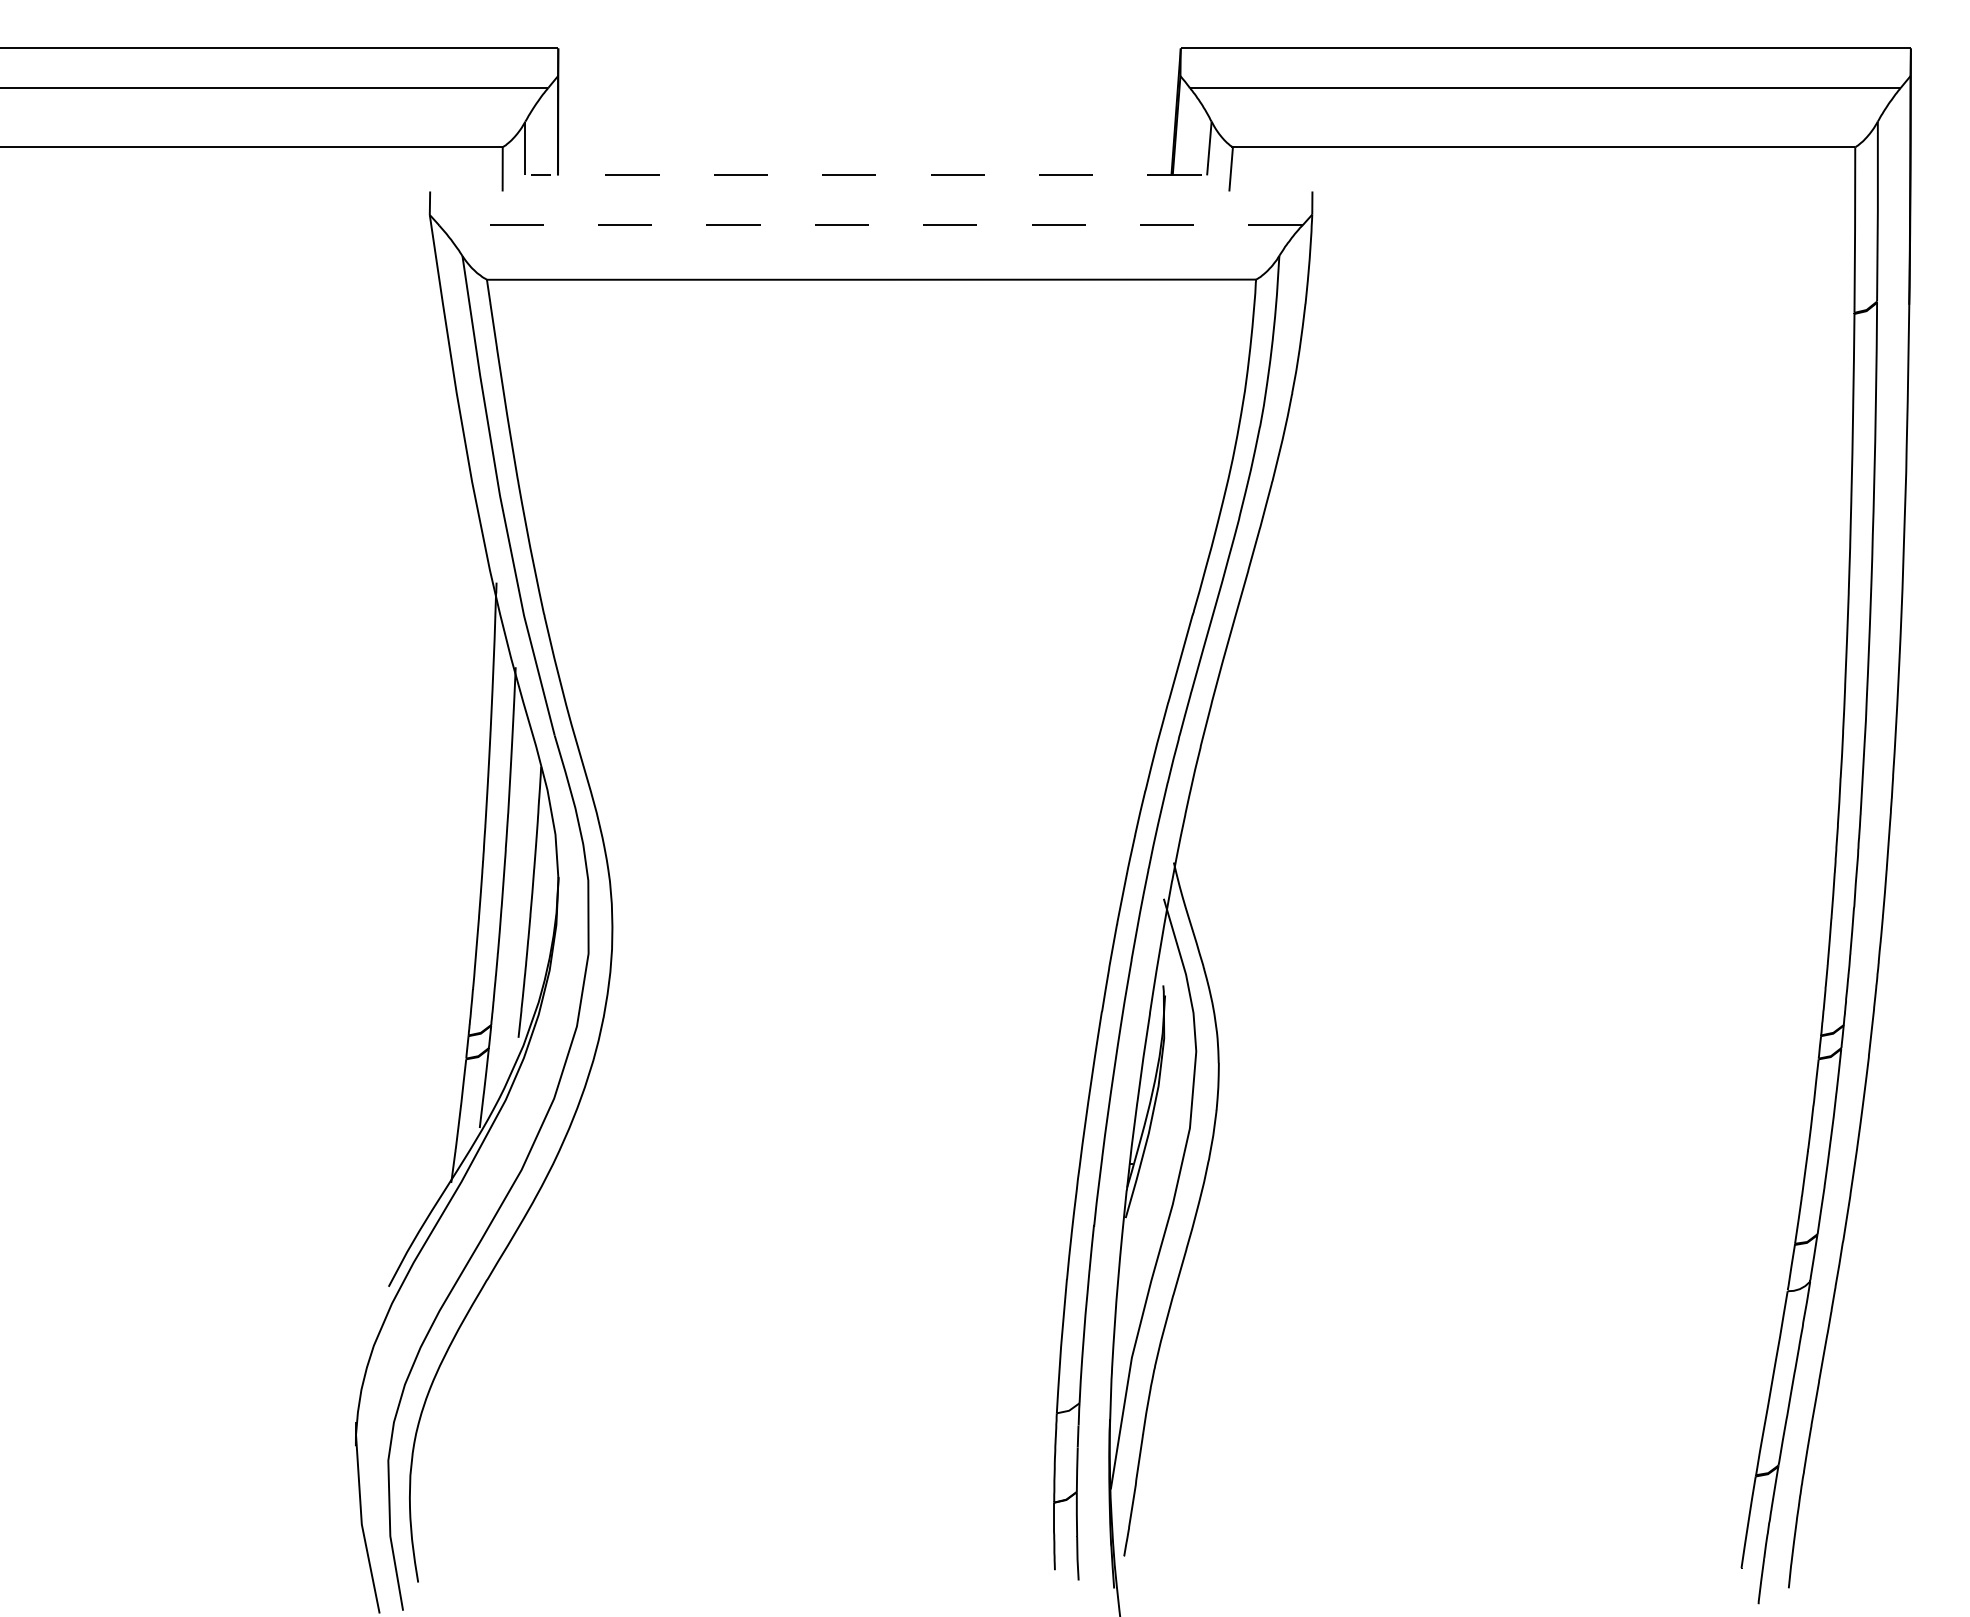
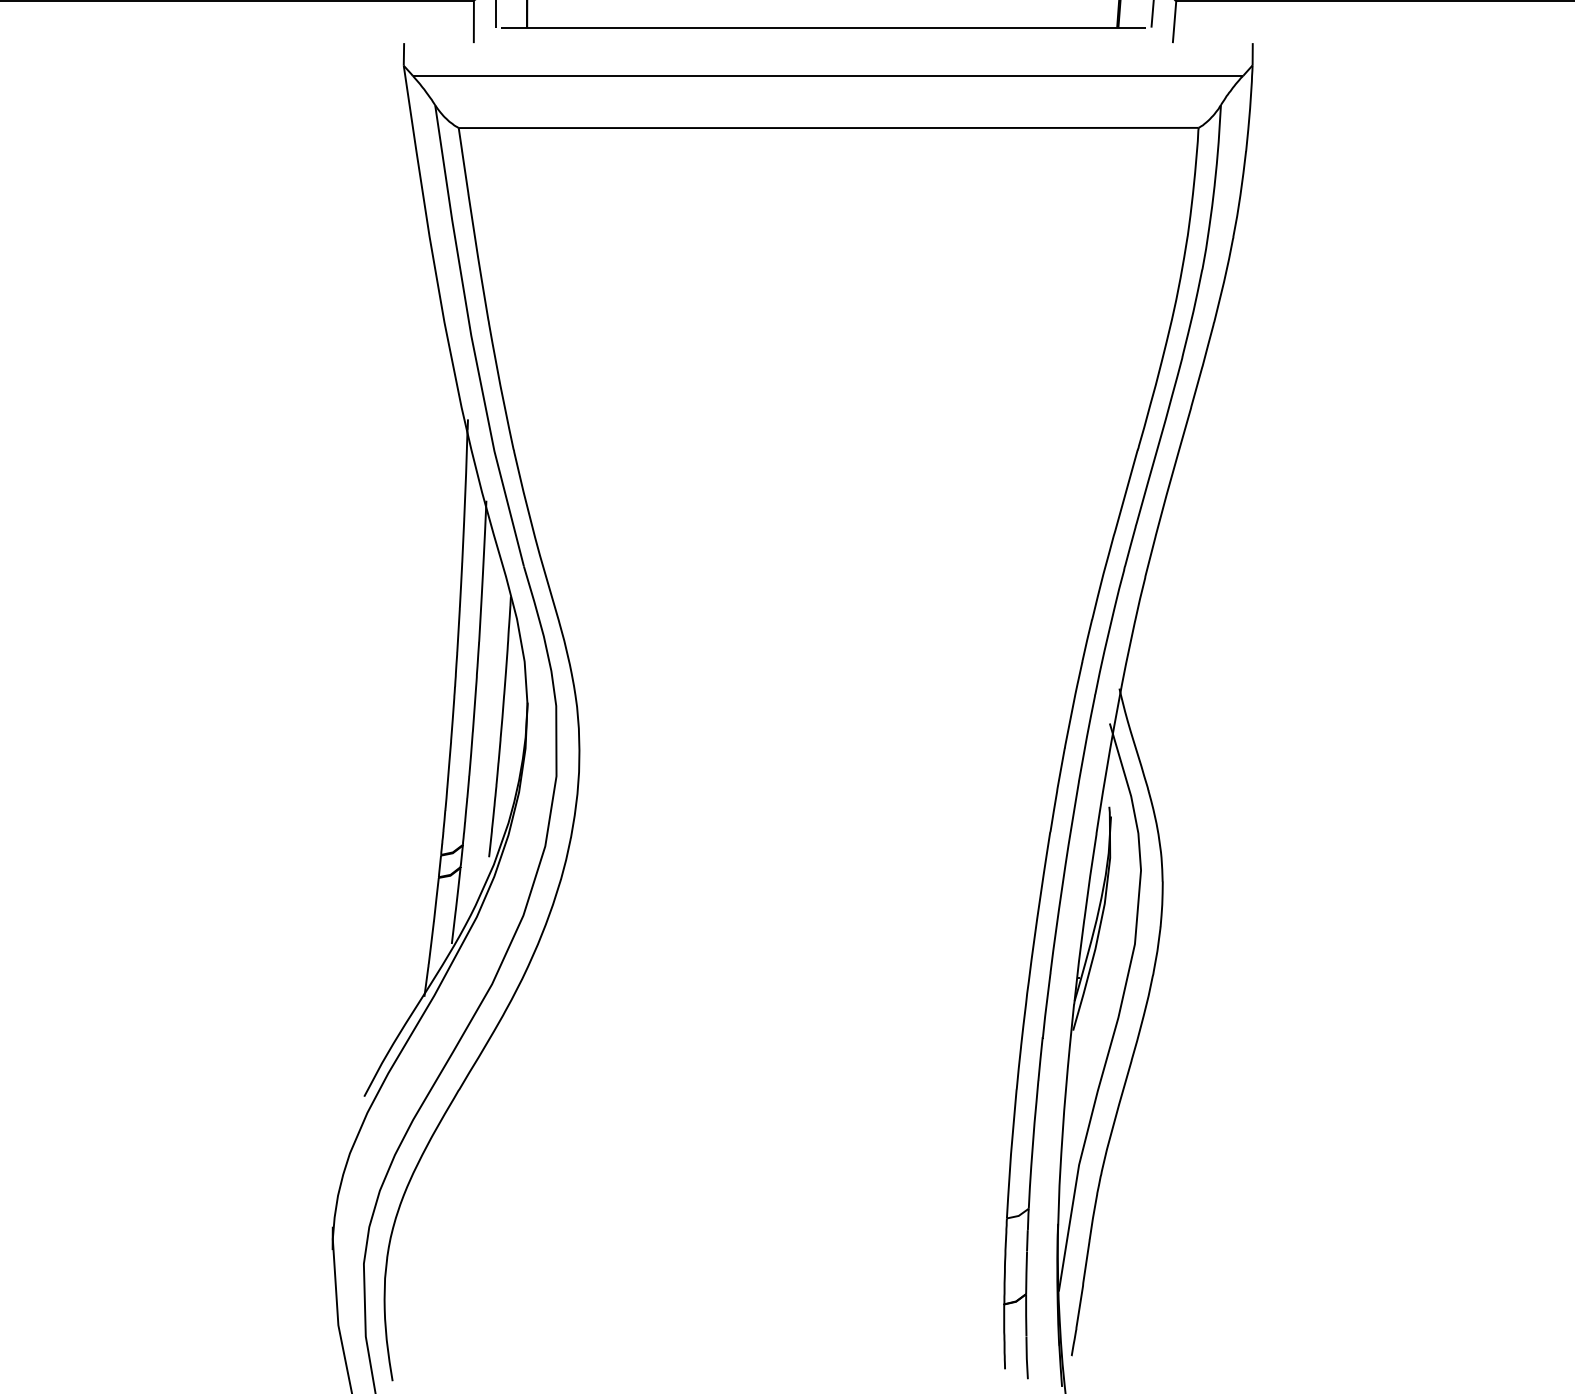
line: (865, 175) -> (822, 27), dashed -> solid
line: (870, 225) -> (827, 75), dashed -> solid

